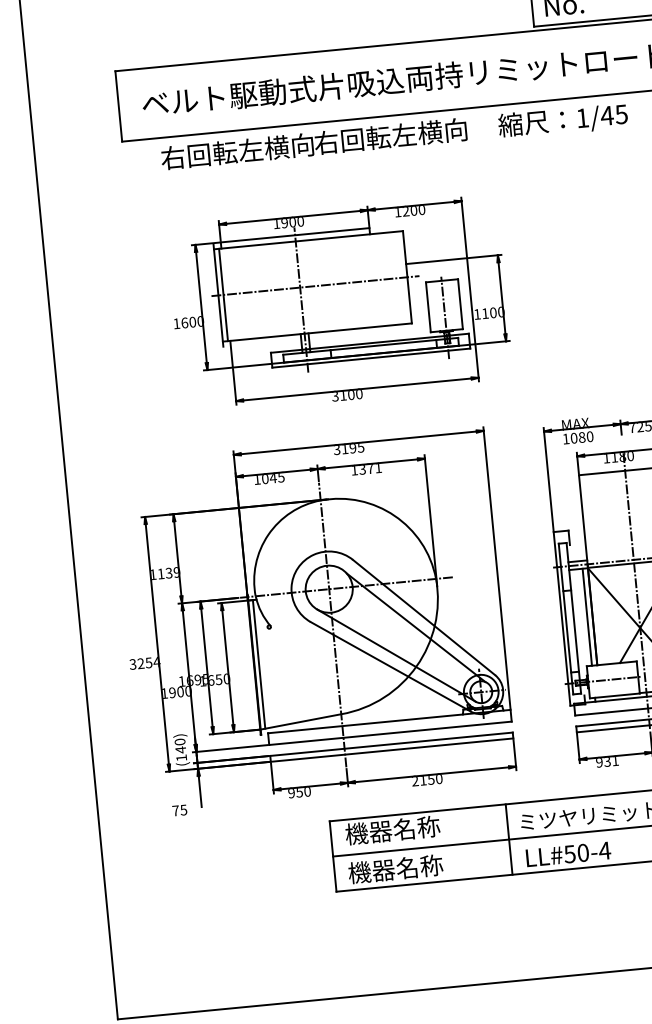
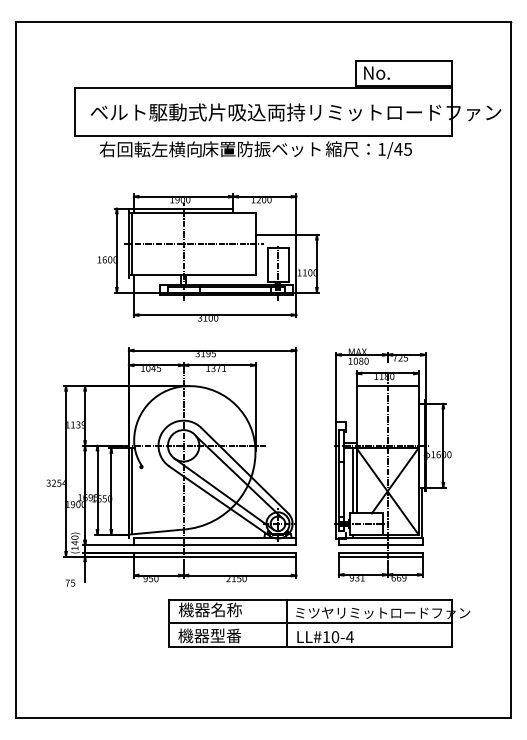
text: (402, 135) -> (261, 149), 右回転左横向 -> 床置防振ベット
text: (569, 854) -> (326, 637), LL#50-4 -> LL#10-4
text: (418, 866) -> (225, 635), 機器名称 -> 機器型番

